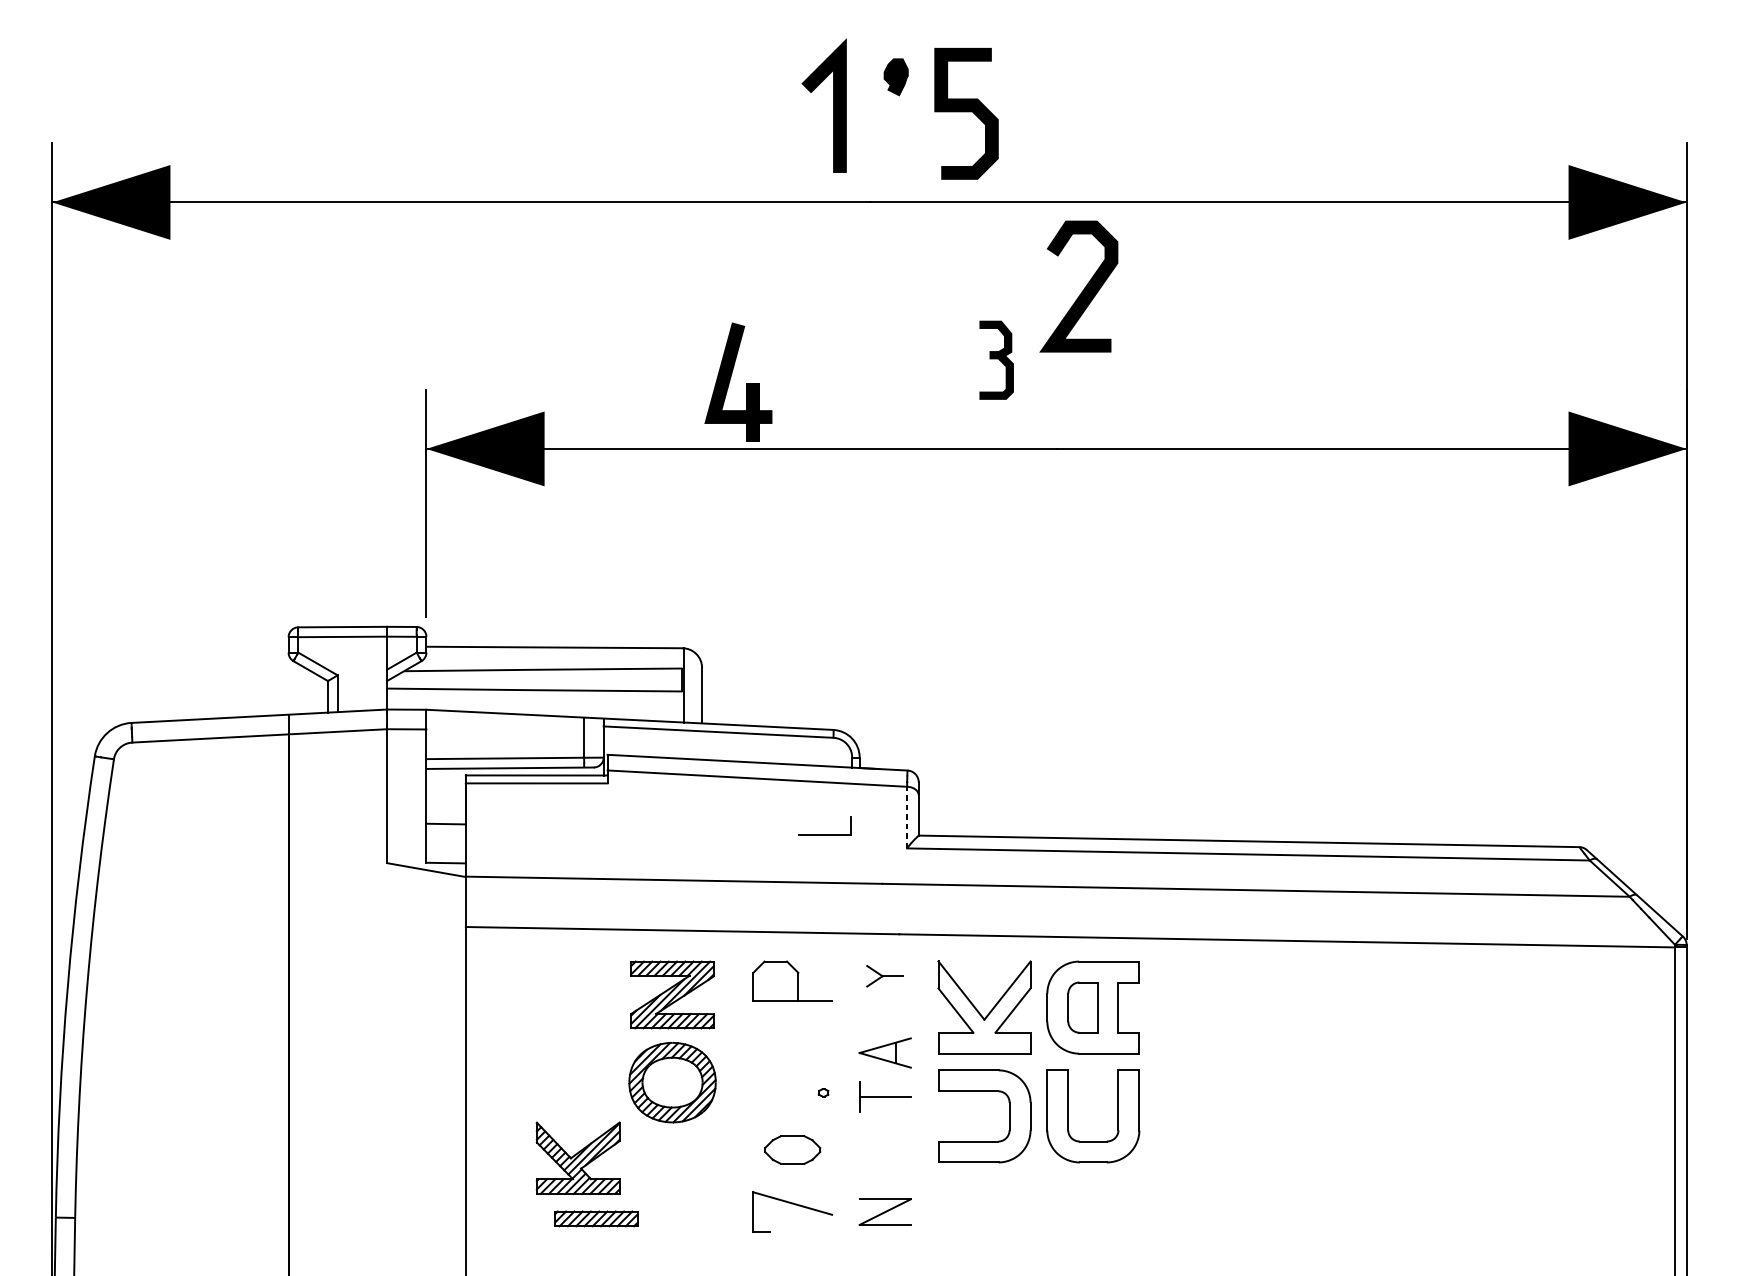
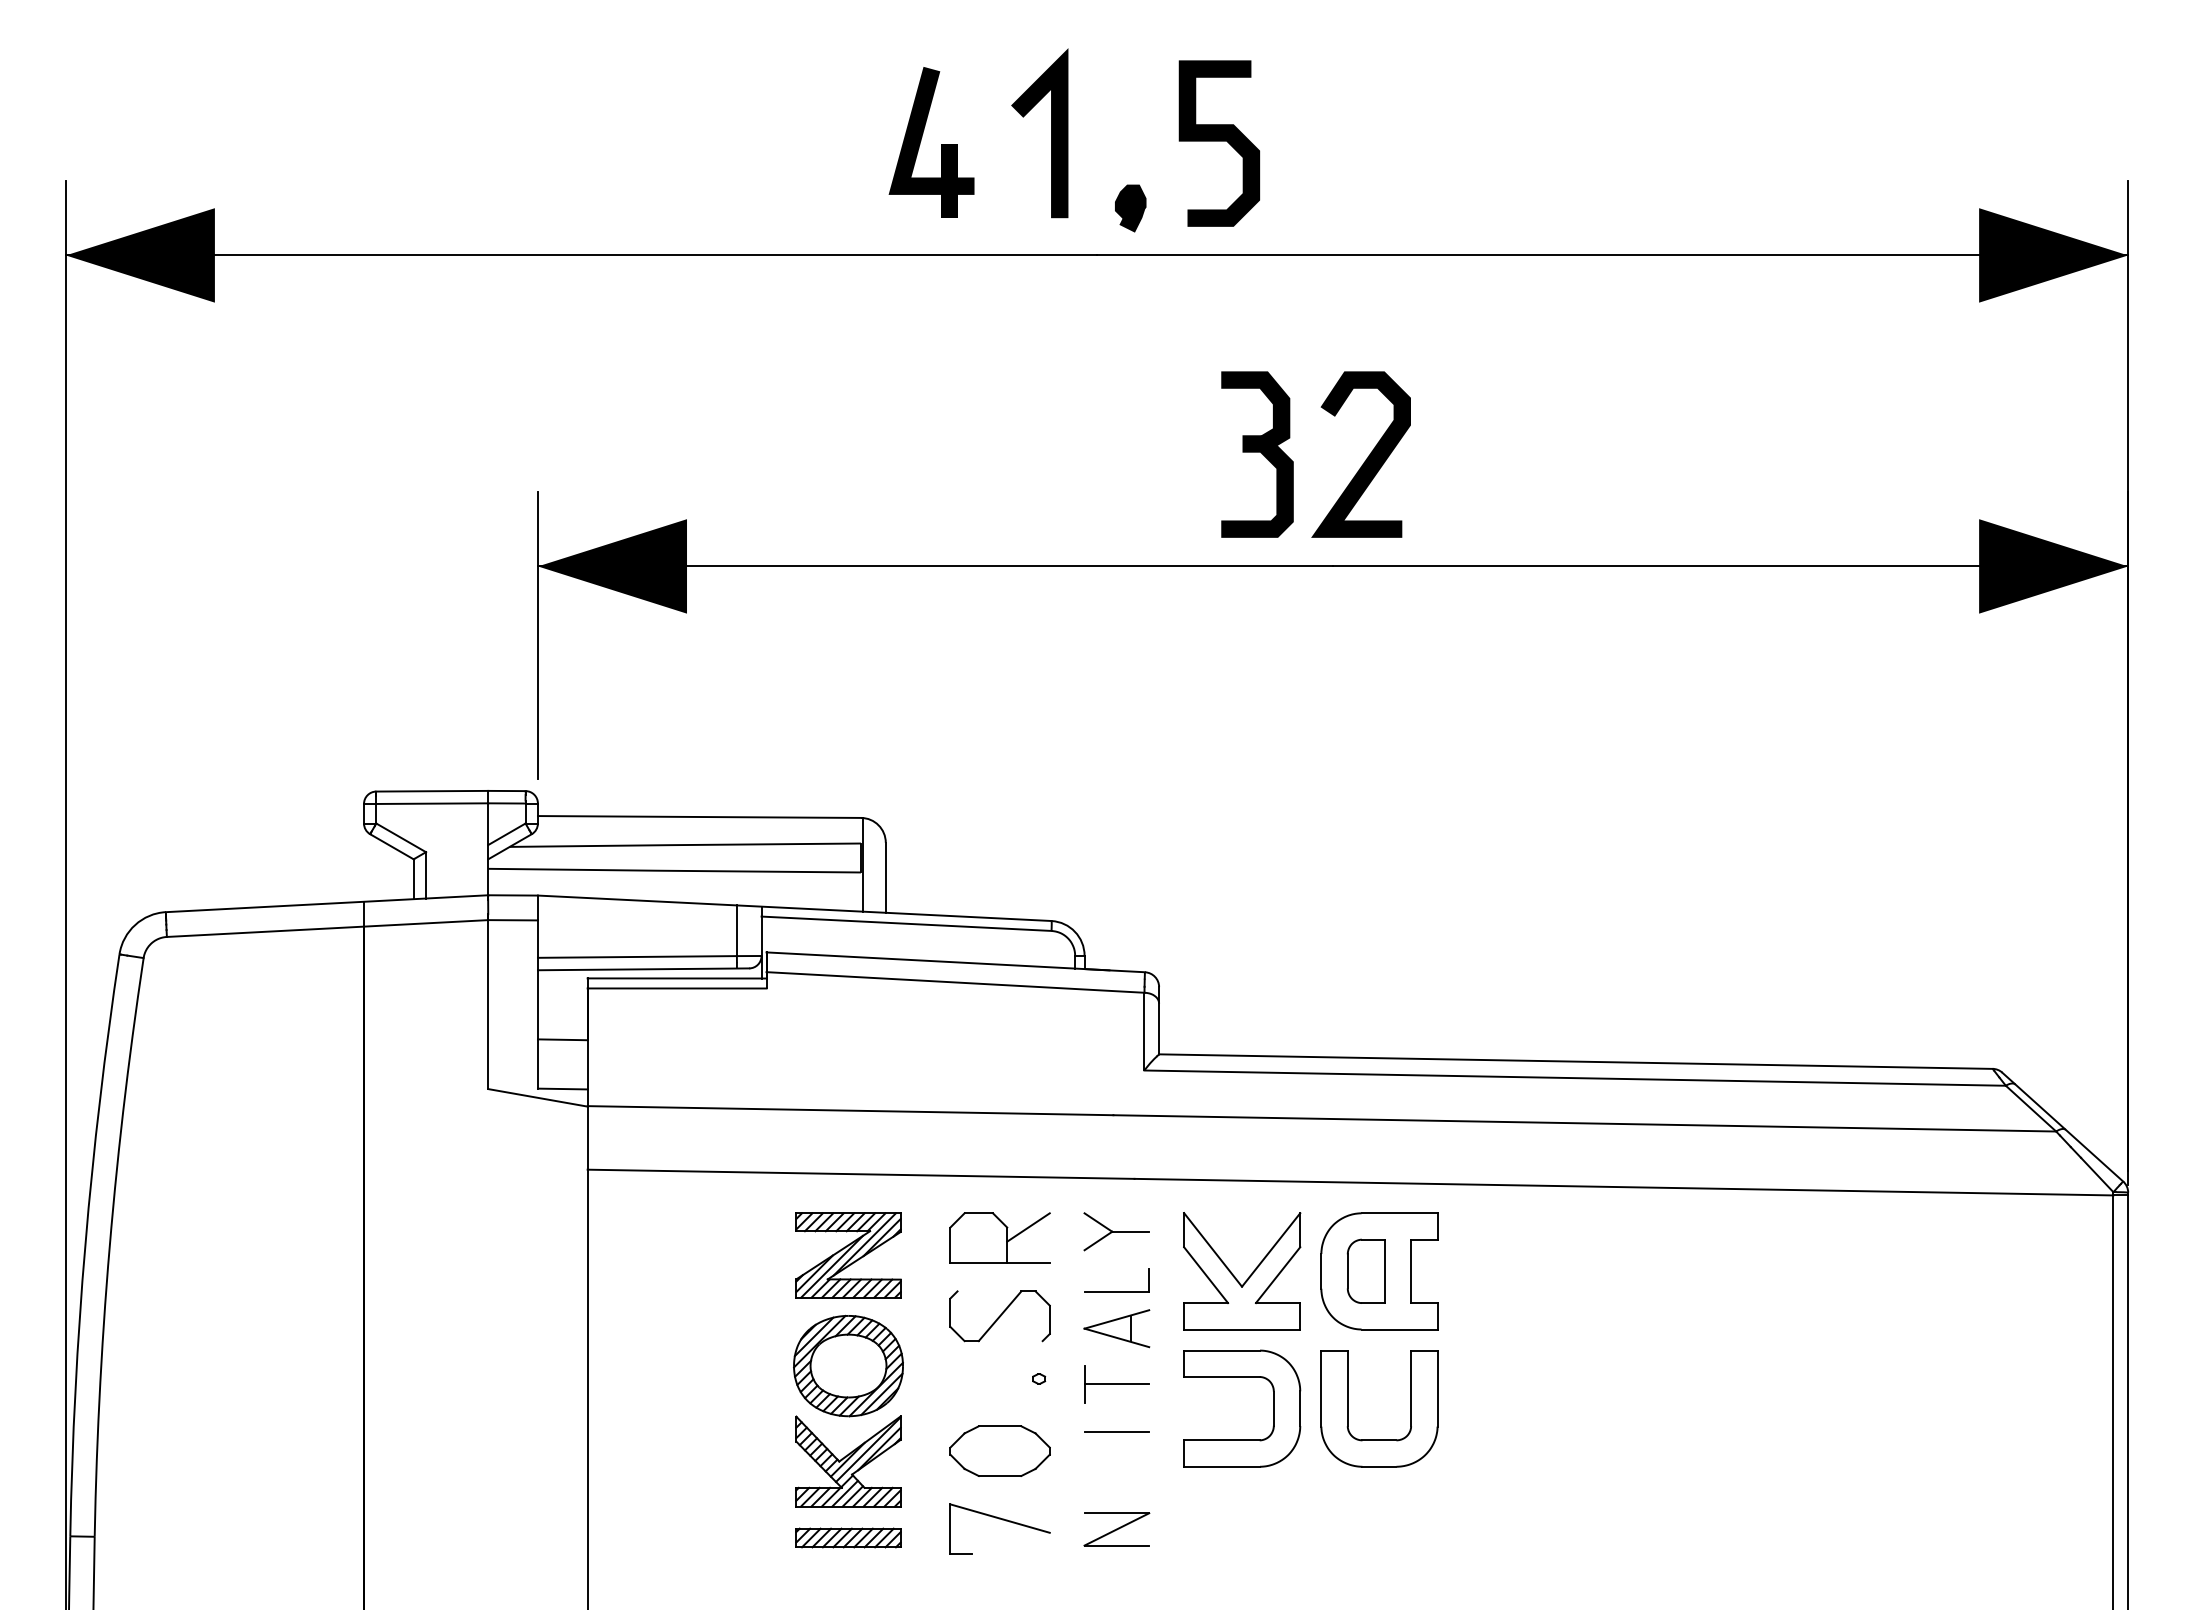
part: (896, 77) -> (1130, 208), moved
curve: (1082, 290) -> (1365, 459), moved
part: (996, 360) -> (1257, 454), size x1.67
part: (730, 381) -> (921, 141), moved
line: (907, 817) -> (1144, 1031), dashed -> solid
part: (824, 834) -> (1116, 1291), moved
line: (815, 972) -> (1028, 1227), added
part: (884, 976) -> (1116, 1231), size x1.43
part: (792, 1043) -> (999, 1316), added
line: (884, 1134) -> (1116, 1431), added
part: (792, 1149) -> (999, 1450), size x1.43
part: (578, 1158) -> (848, 1461), moved
part: (596, 1218) -> (848, 1537), moved

